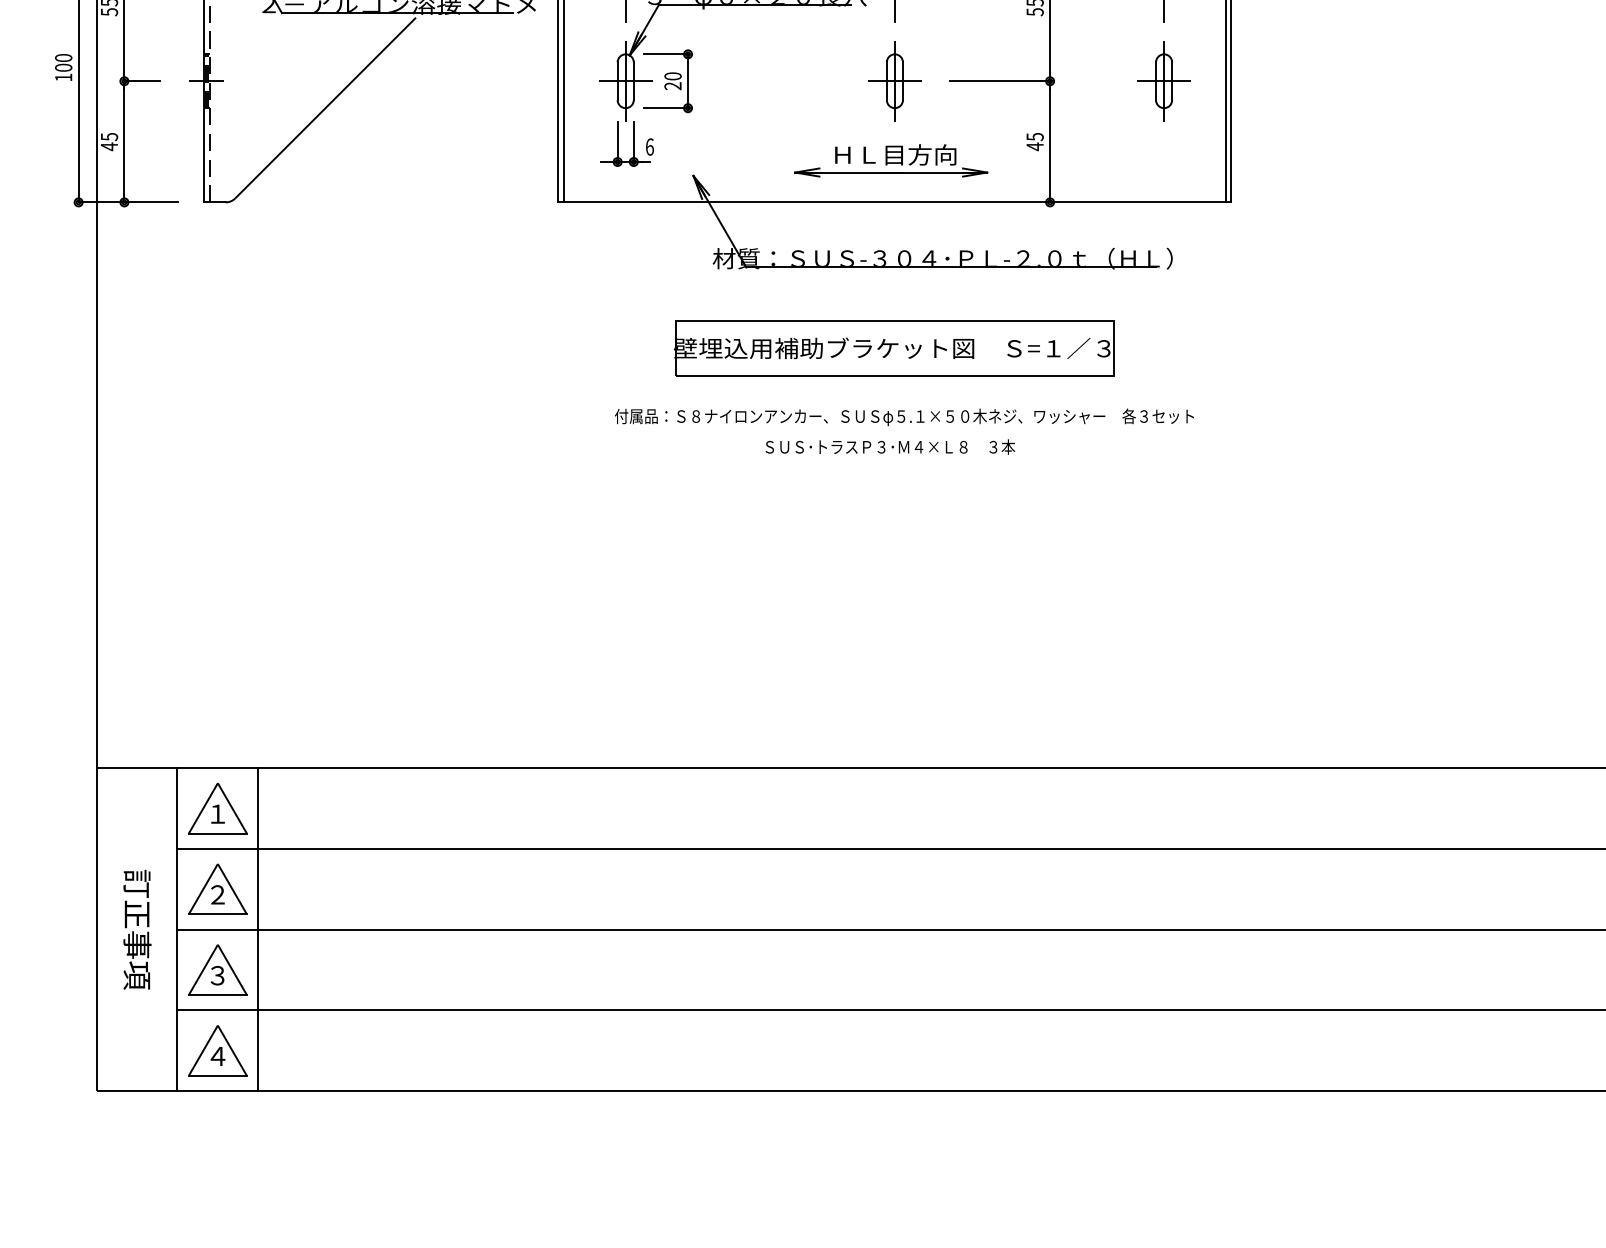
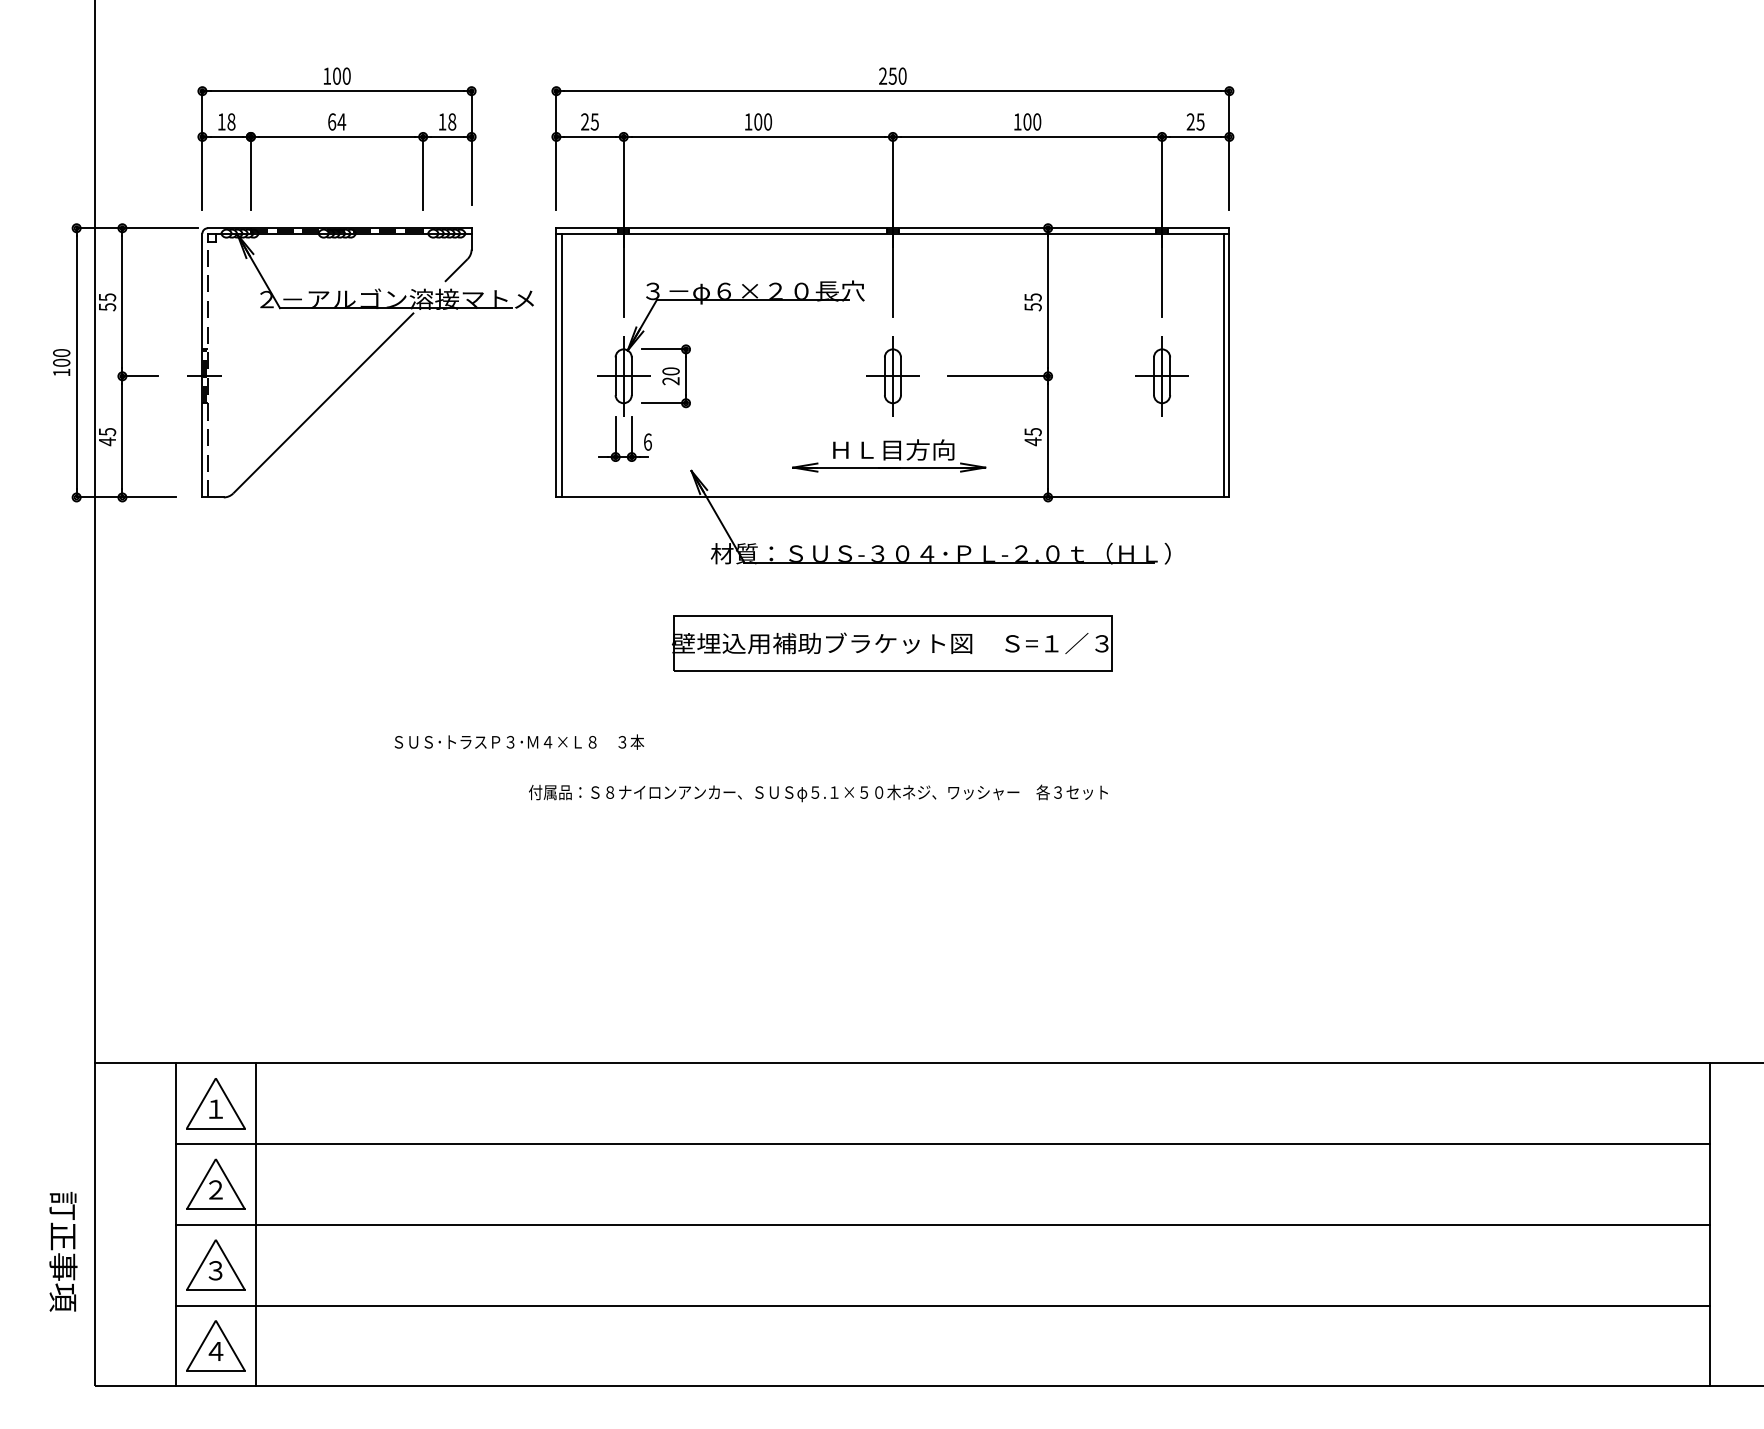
text: (904, 417) -> (818, 793), moved
text: (890, 446) -> (519, 741), moved
text: (137, 929) -> (63, 1251), moved

